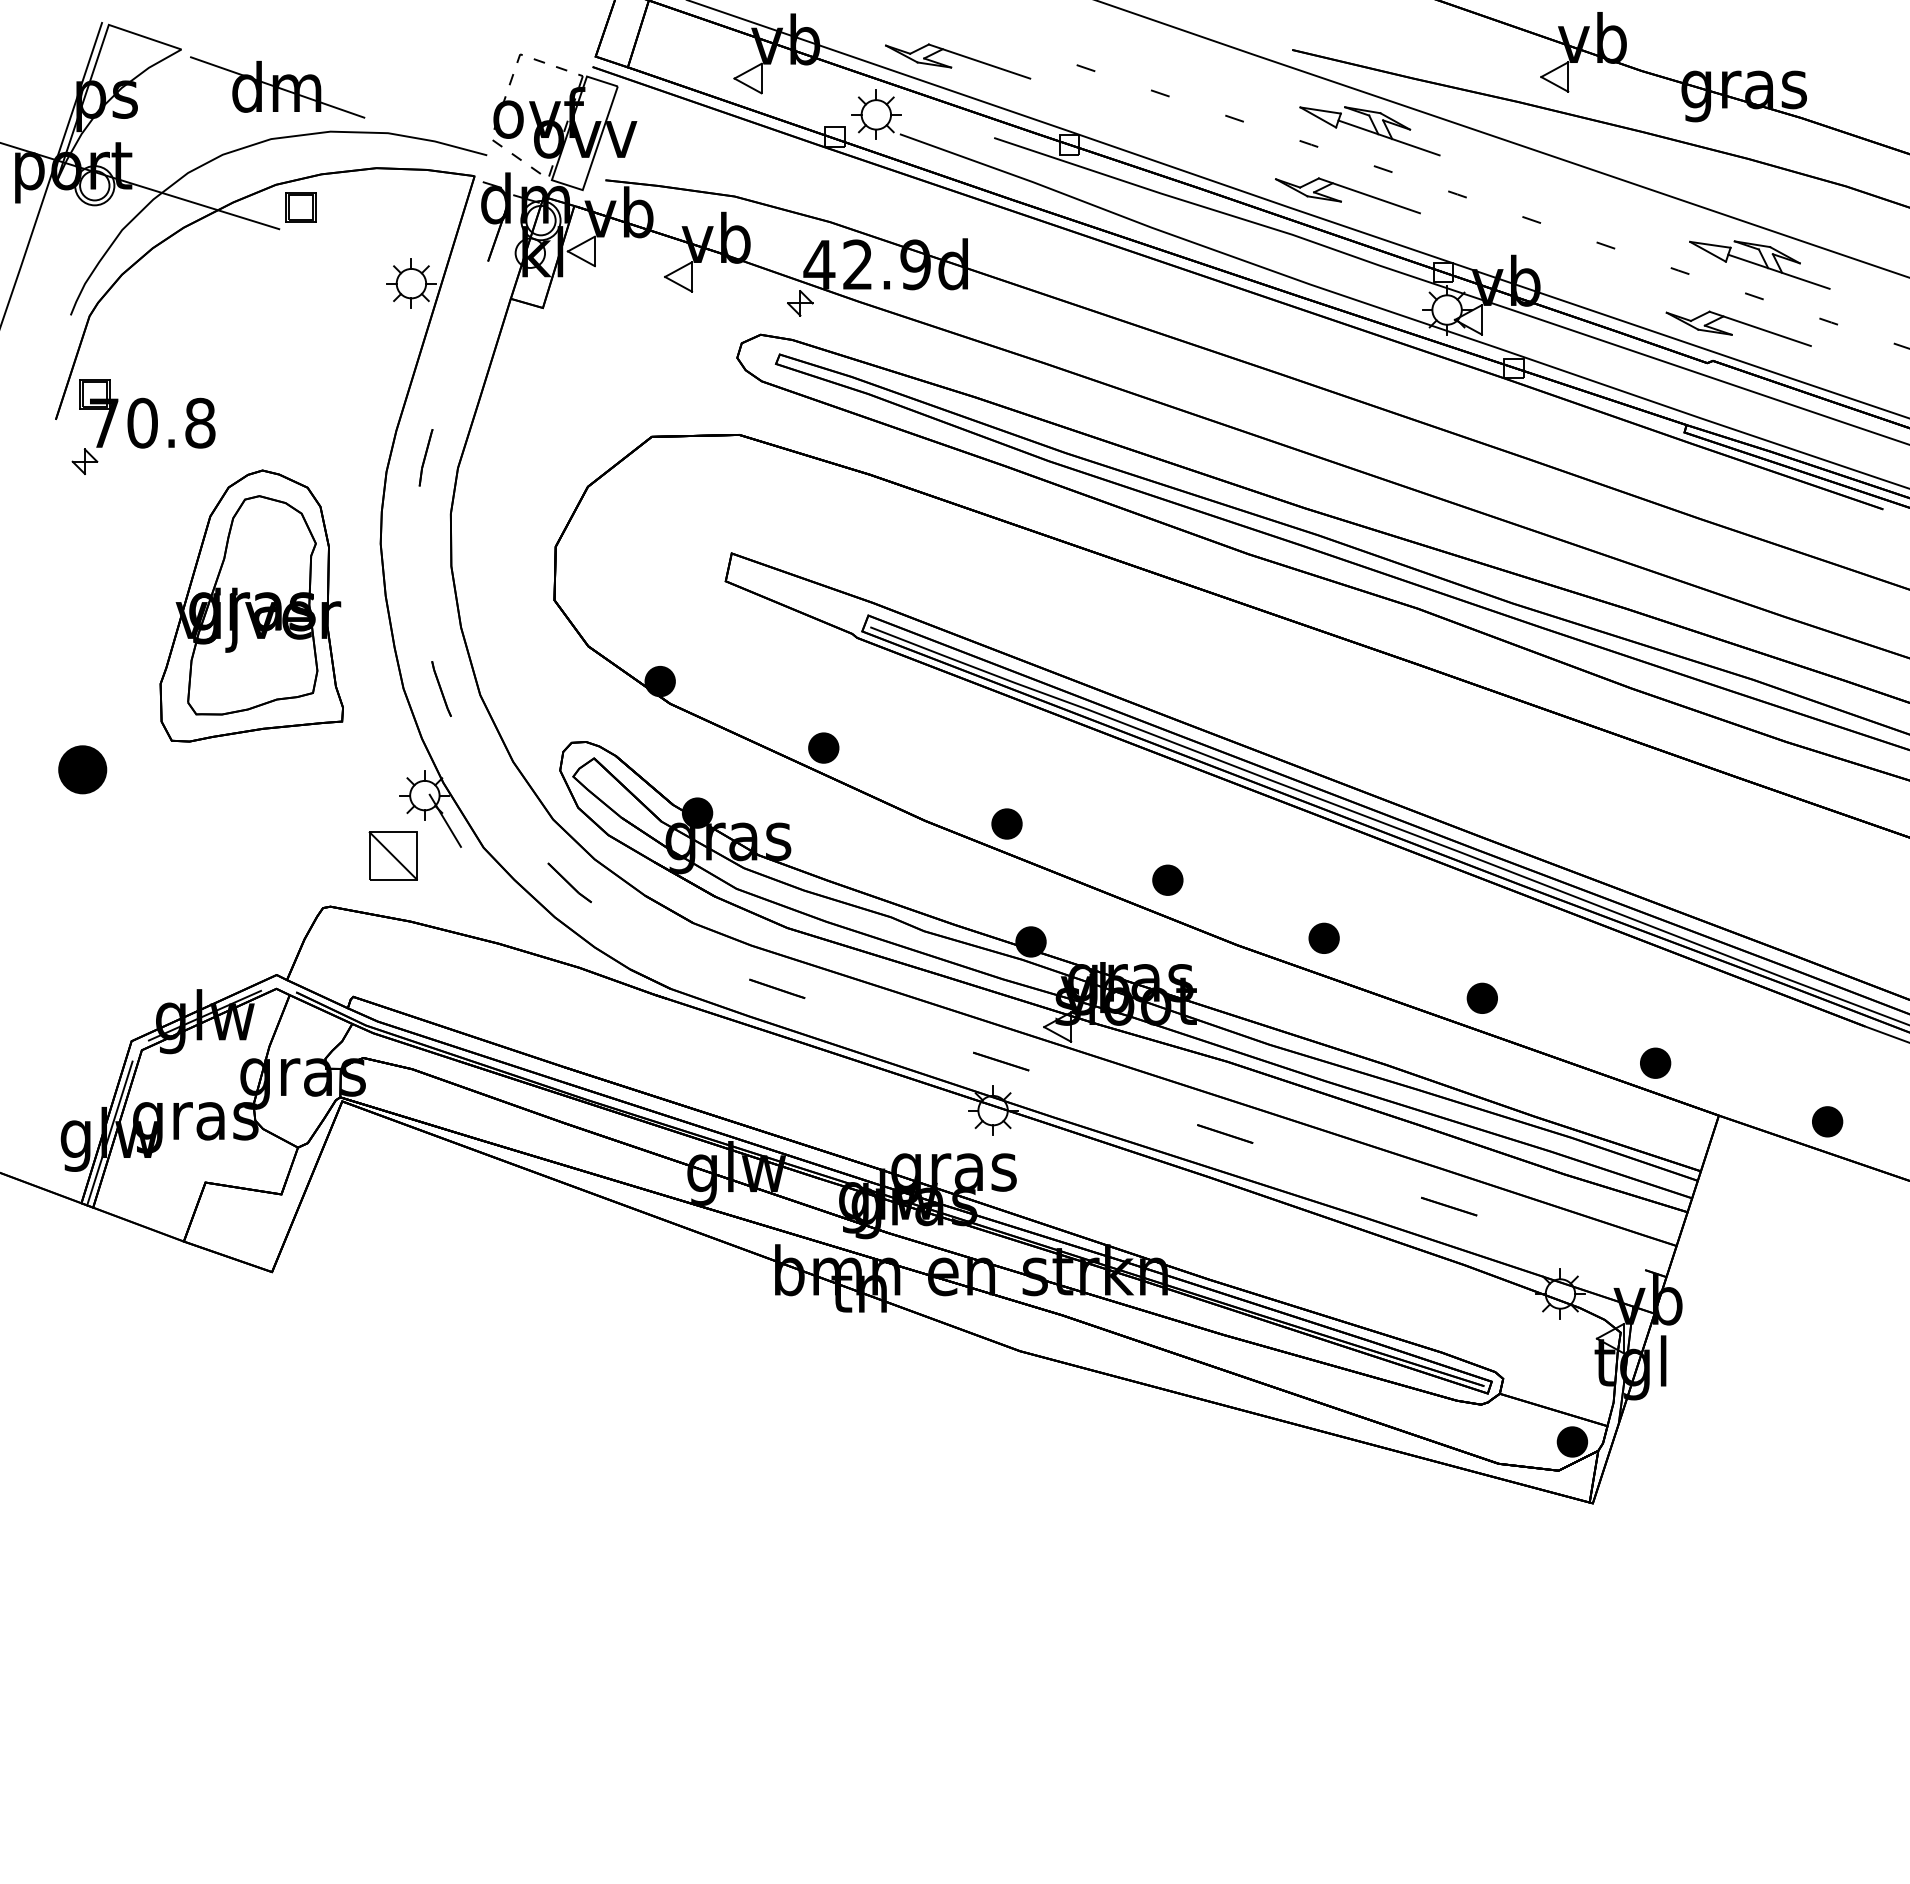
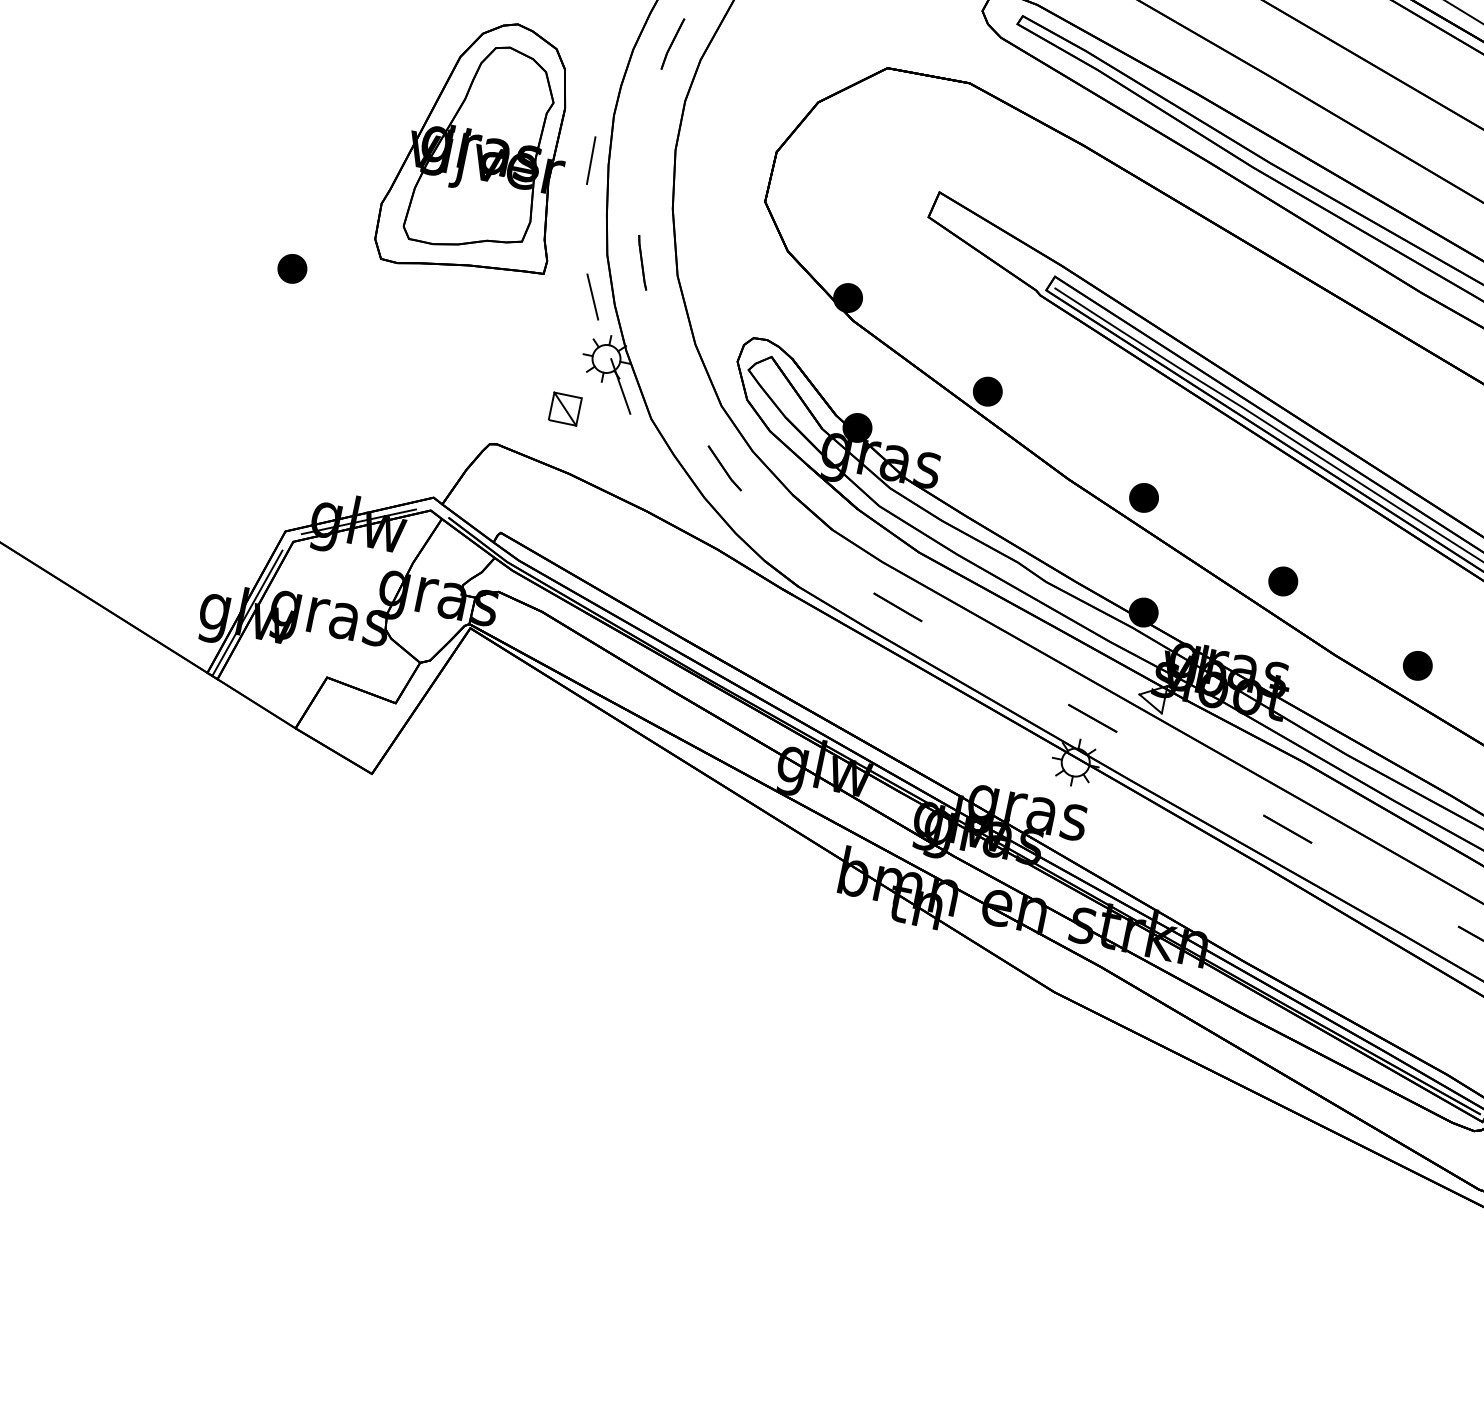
line: (366, 594) -> (590, 160), added
line: (397, 734) -> (592, 296), added
part: (82, 769) -> (292, 268), size x0.62
part: (392, 855) -> (564, 408), size x0.62

